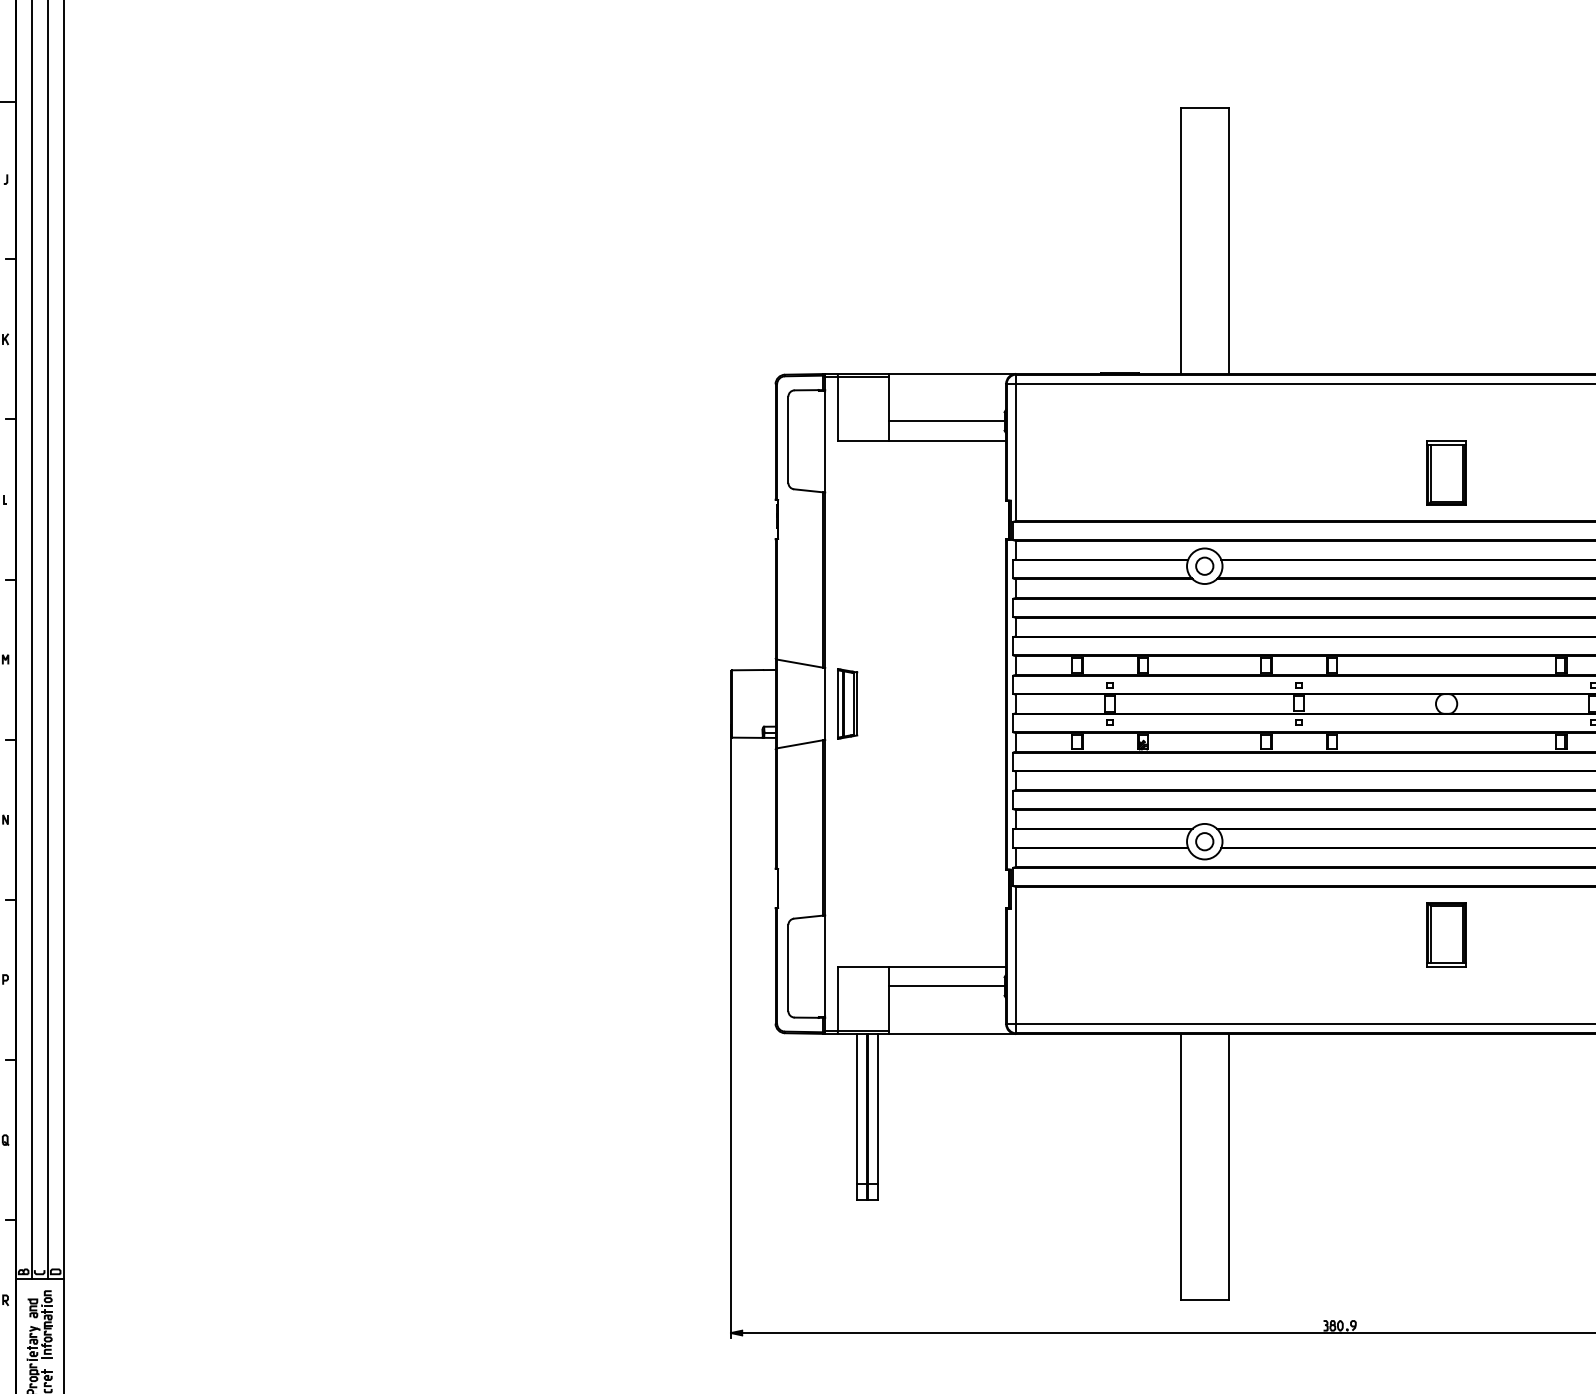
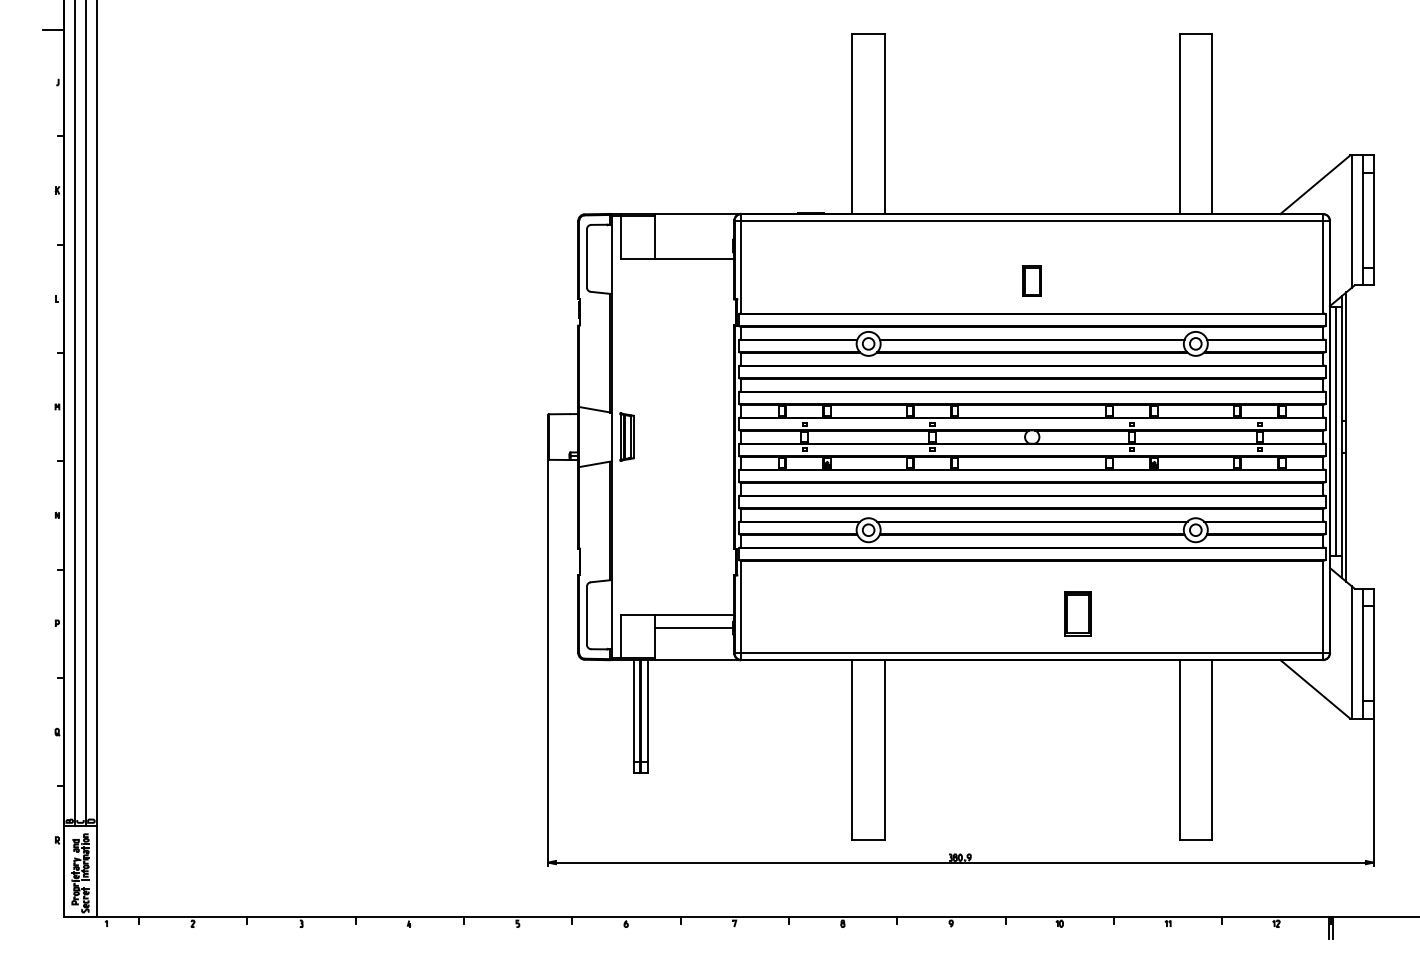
line: (947, 420) -> (694, 245), removed
part: (1445, 472) -> (1031, 280), size x0.7
part: (1445, 933) -> (1077, 613), moved

